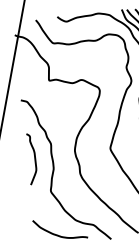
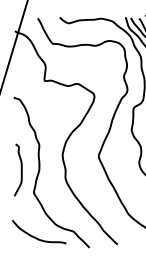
curve: (33, 158) -> (20, 169), moved

